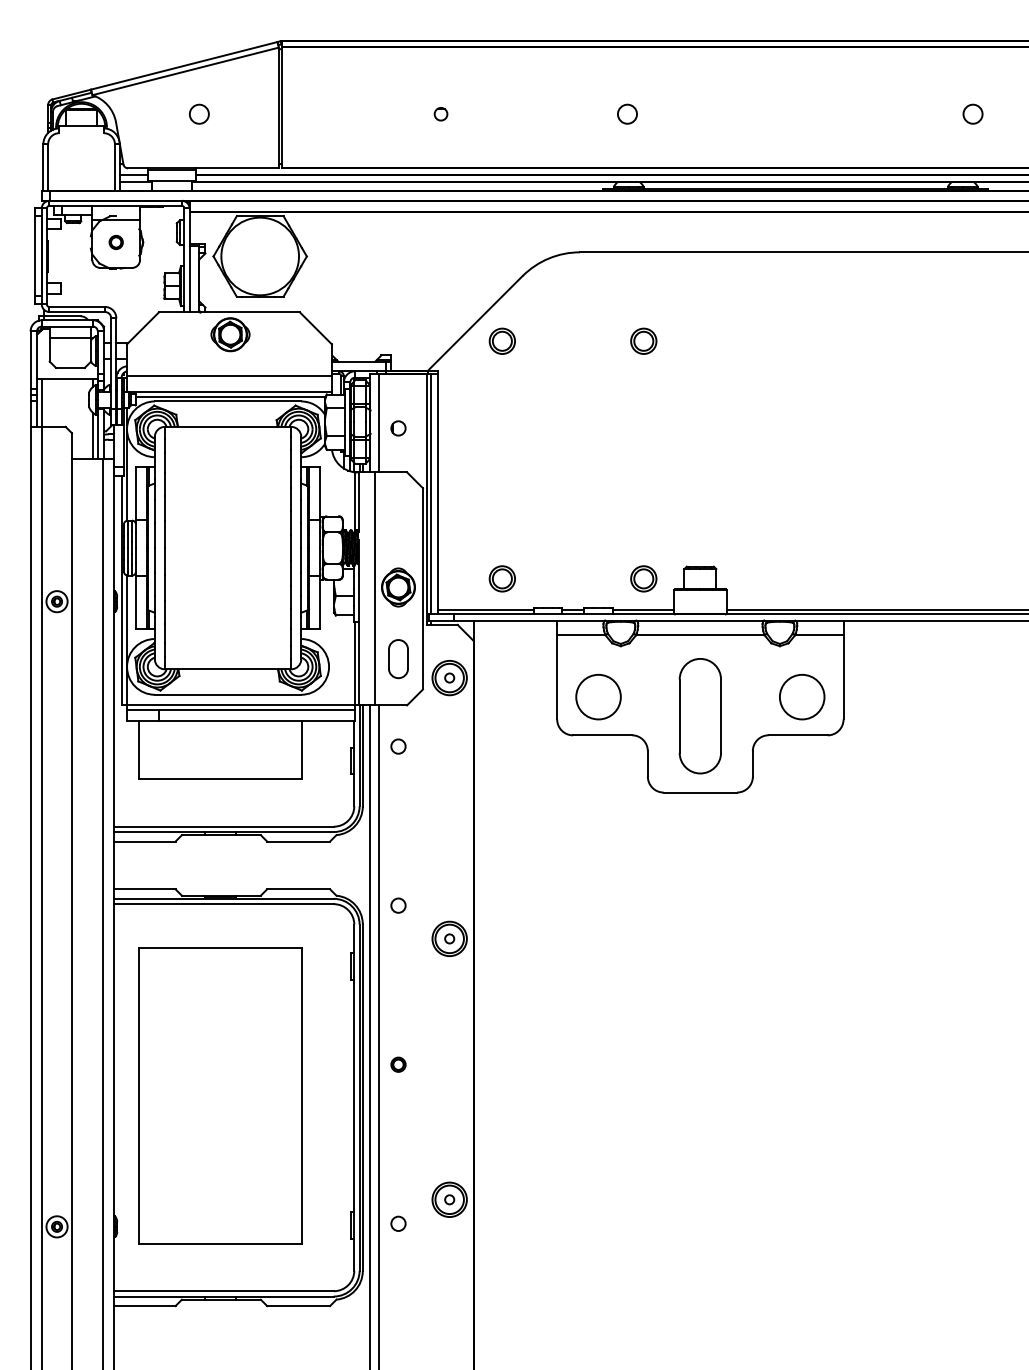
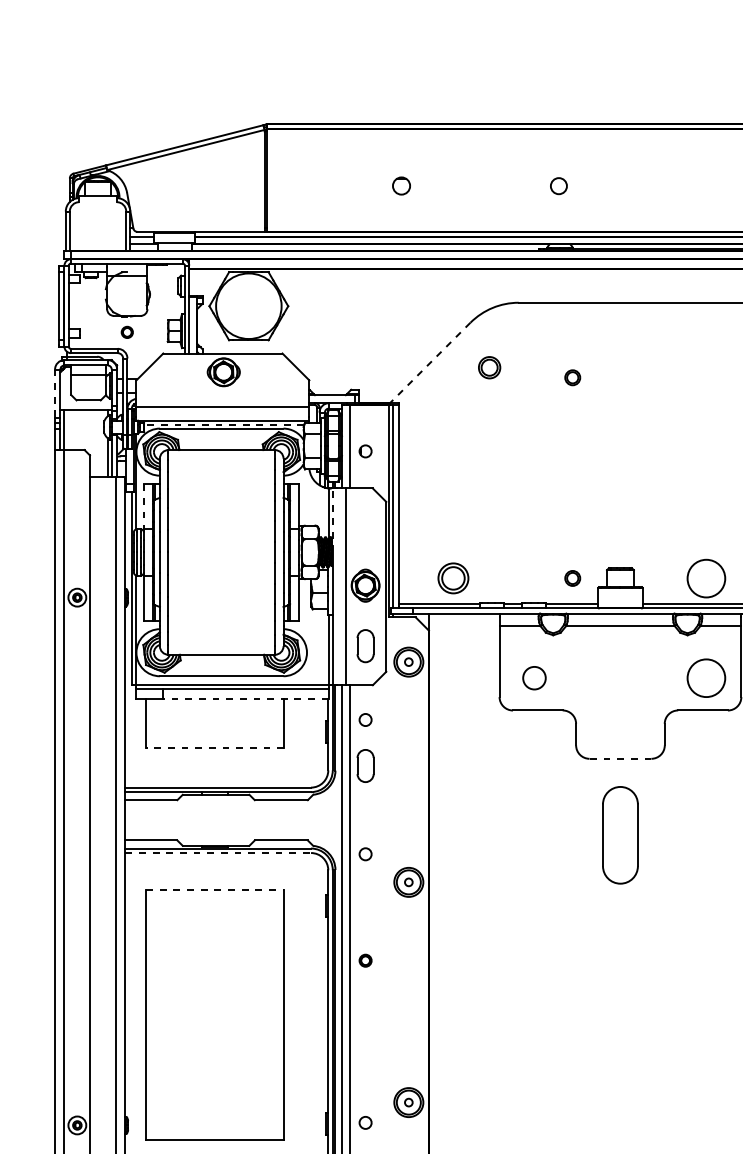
circle: (198, 113) -> (196, 185), removed
part: (440, 114) -> (401, 186), size x1.6
part: (115, 241) -> (126, 331), moved
line: (474, 324) -> (429, 363), solid -> dashed
part: (501, 340) -> (488, 367), moved
part: (643, 340) -> (572, 377), size x0.7
line: (30, 360) -> (54, 394), solid -> dashed
line: (230, 396) -> (223, 424), solid -> dashed
line: (136, 494) -> (144, 507), solid -> dashed
line: (359, 502) -> (332, 513), solid -> dashed
part: (501, 578) -> (452, 578), size x1.4
part: (643, 578) -> (572, 578), size x0.7
circle: (802, 578) -> (706, 578), added
circle: (598, 696) -> (534, 677), size x0.6
part: (699, 716) -> (619, 835), moved
line: (256, 721) -> (245, 698), solid -> dashed
line: (220, 779) -> (215, 747), solid -> dashed
line: (700, 792) -> (620, 758), solid -> dashed
part: (398, 801) -> (365, 766), added
line: (223, 904) -> (217, 853), solid -> dashed
line: (220, 948) -> (215, 890), solid -> dashed
part: (398, 1064) -> (365, 960), moved

